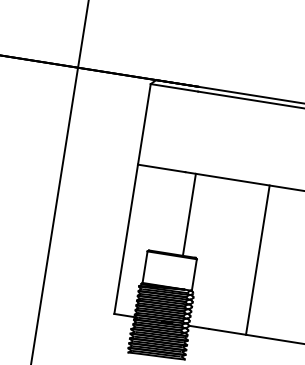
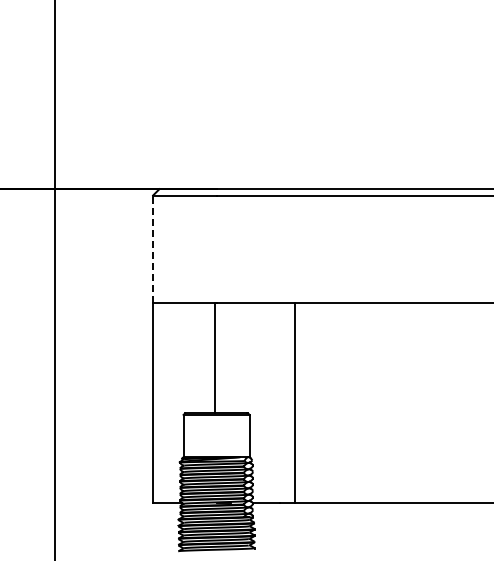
line: (144, 124) -> (153, 249), solid -> dashed
line: (189, 214) -> (214, 358), moved
line: (257, 260) -> (294, 403), moved

